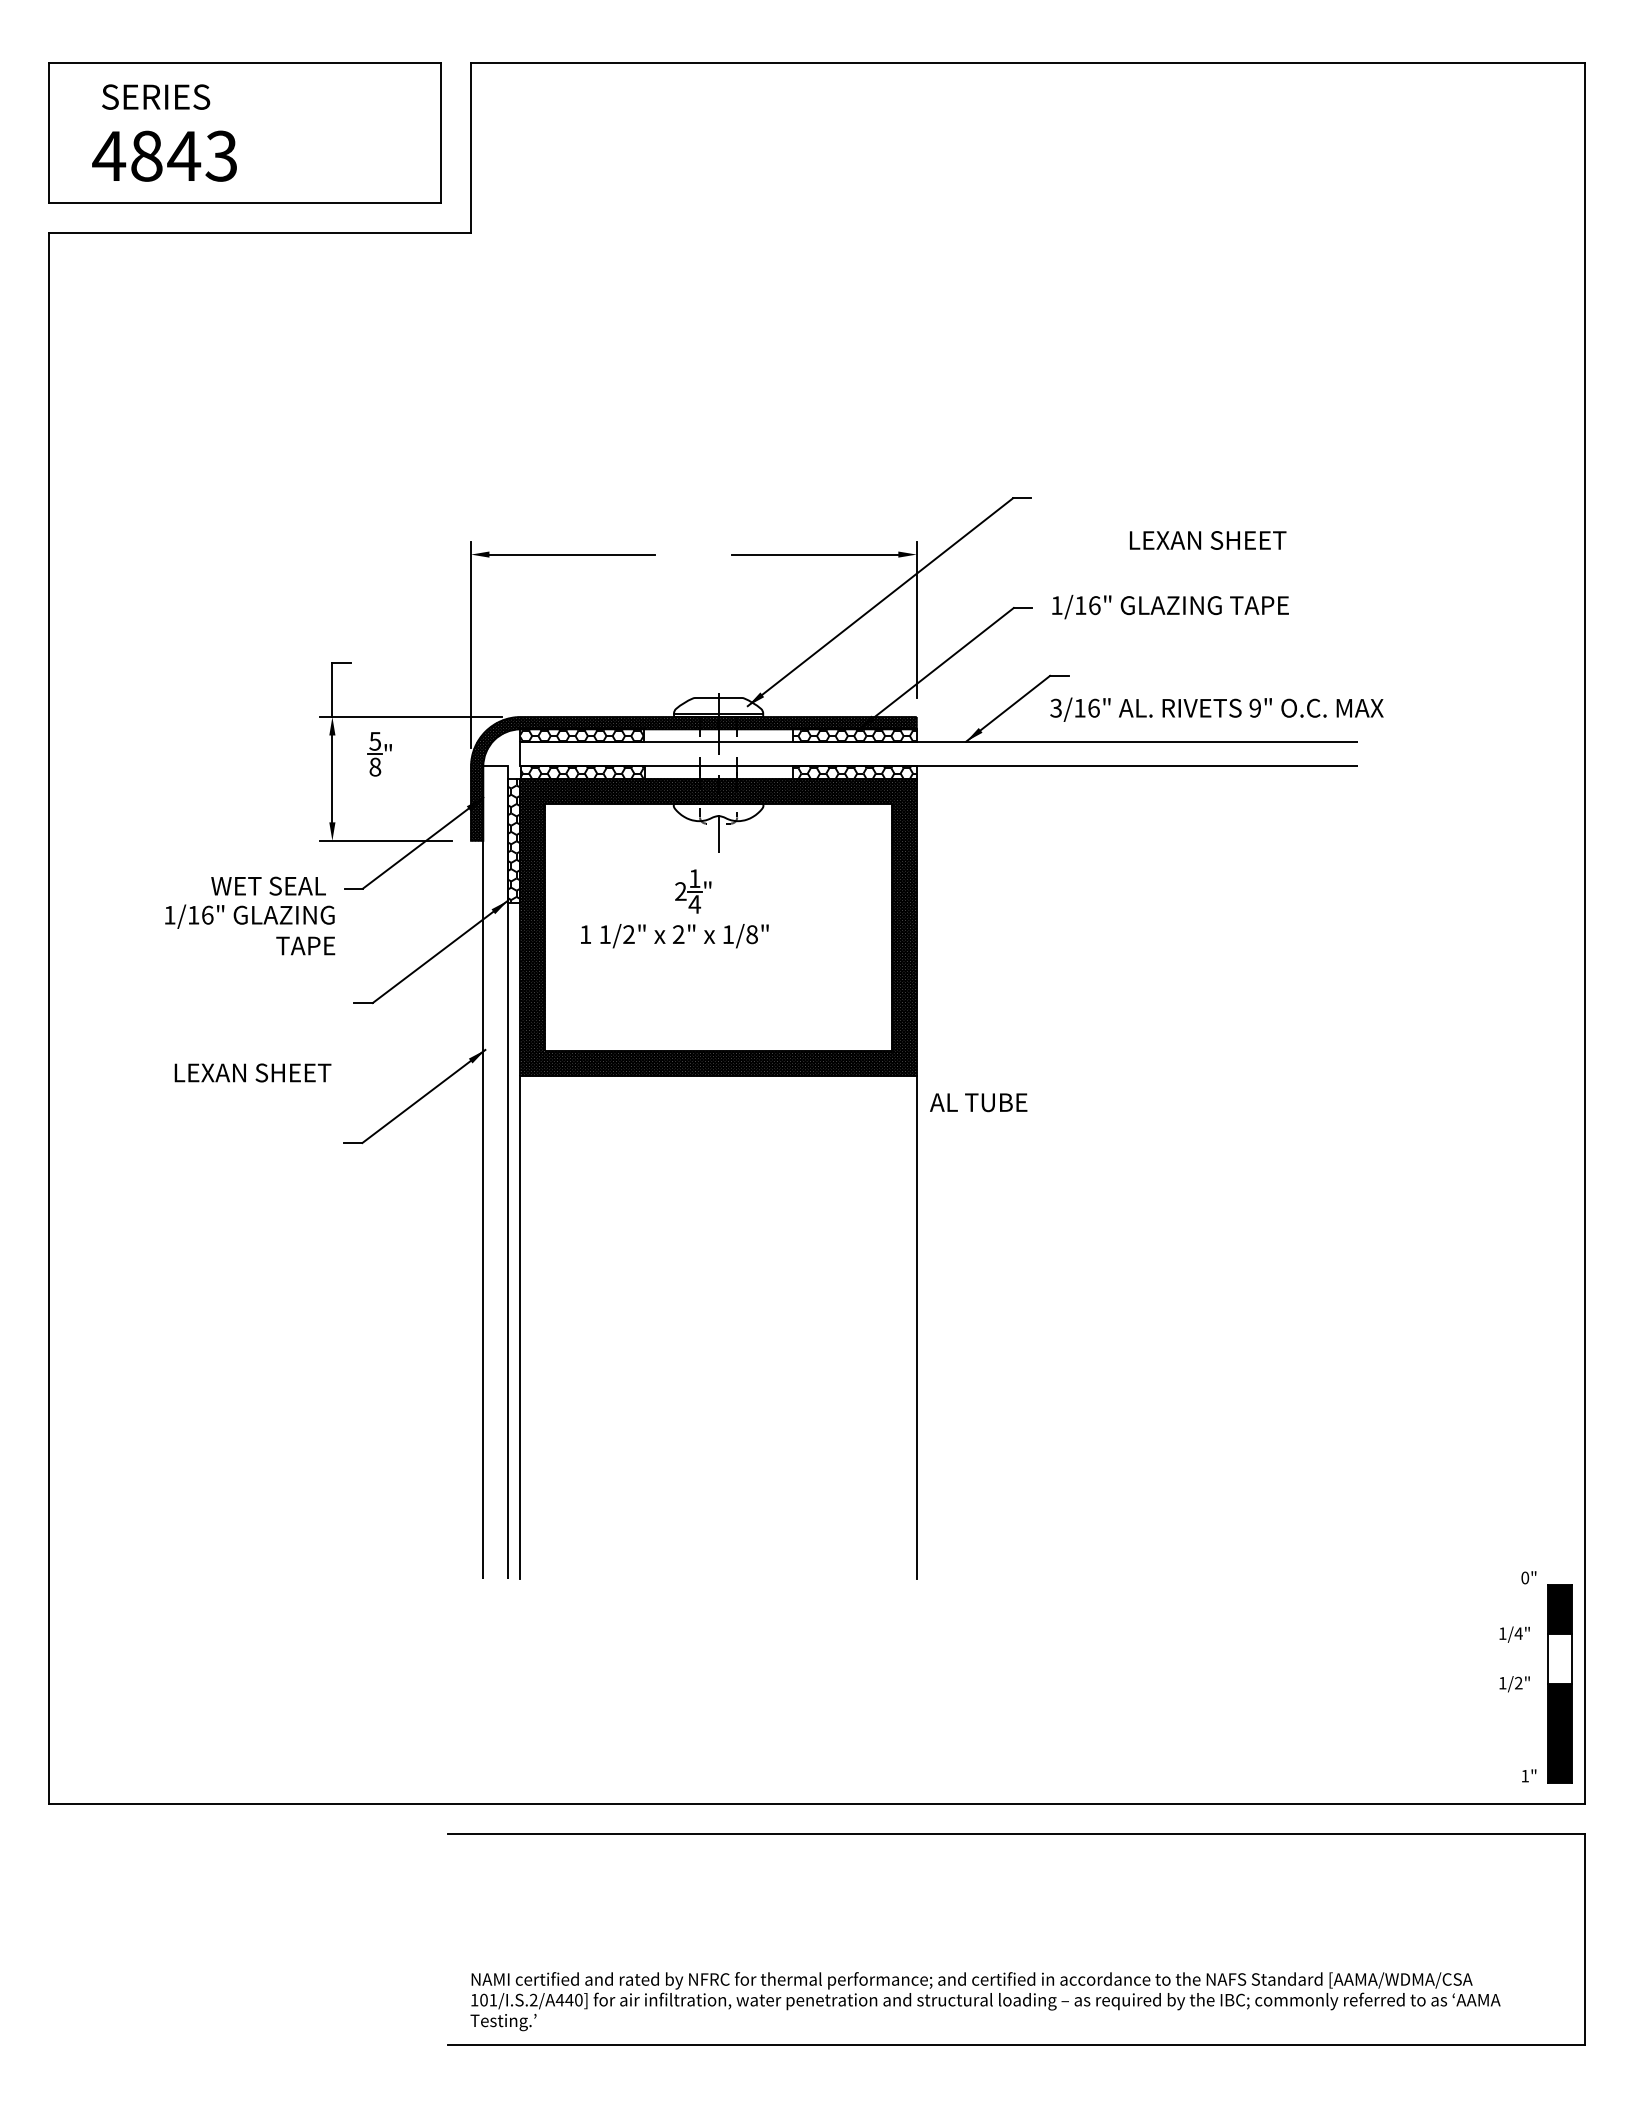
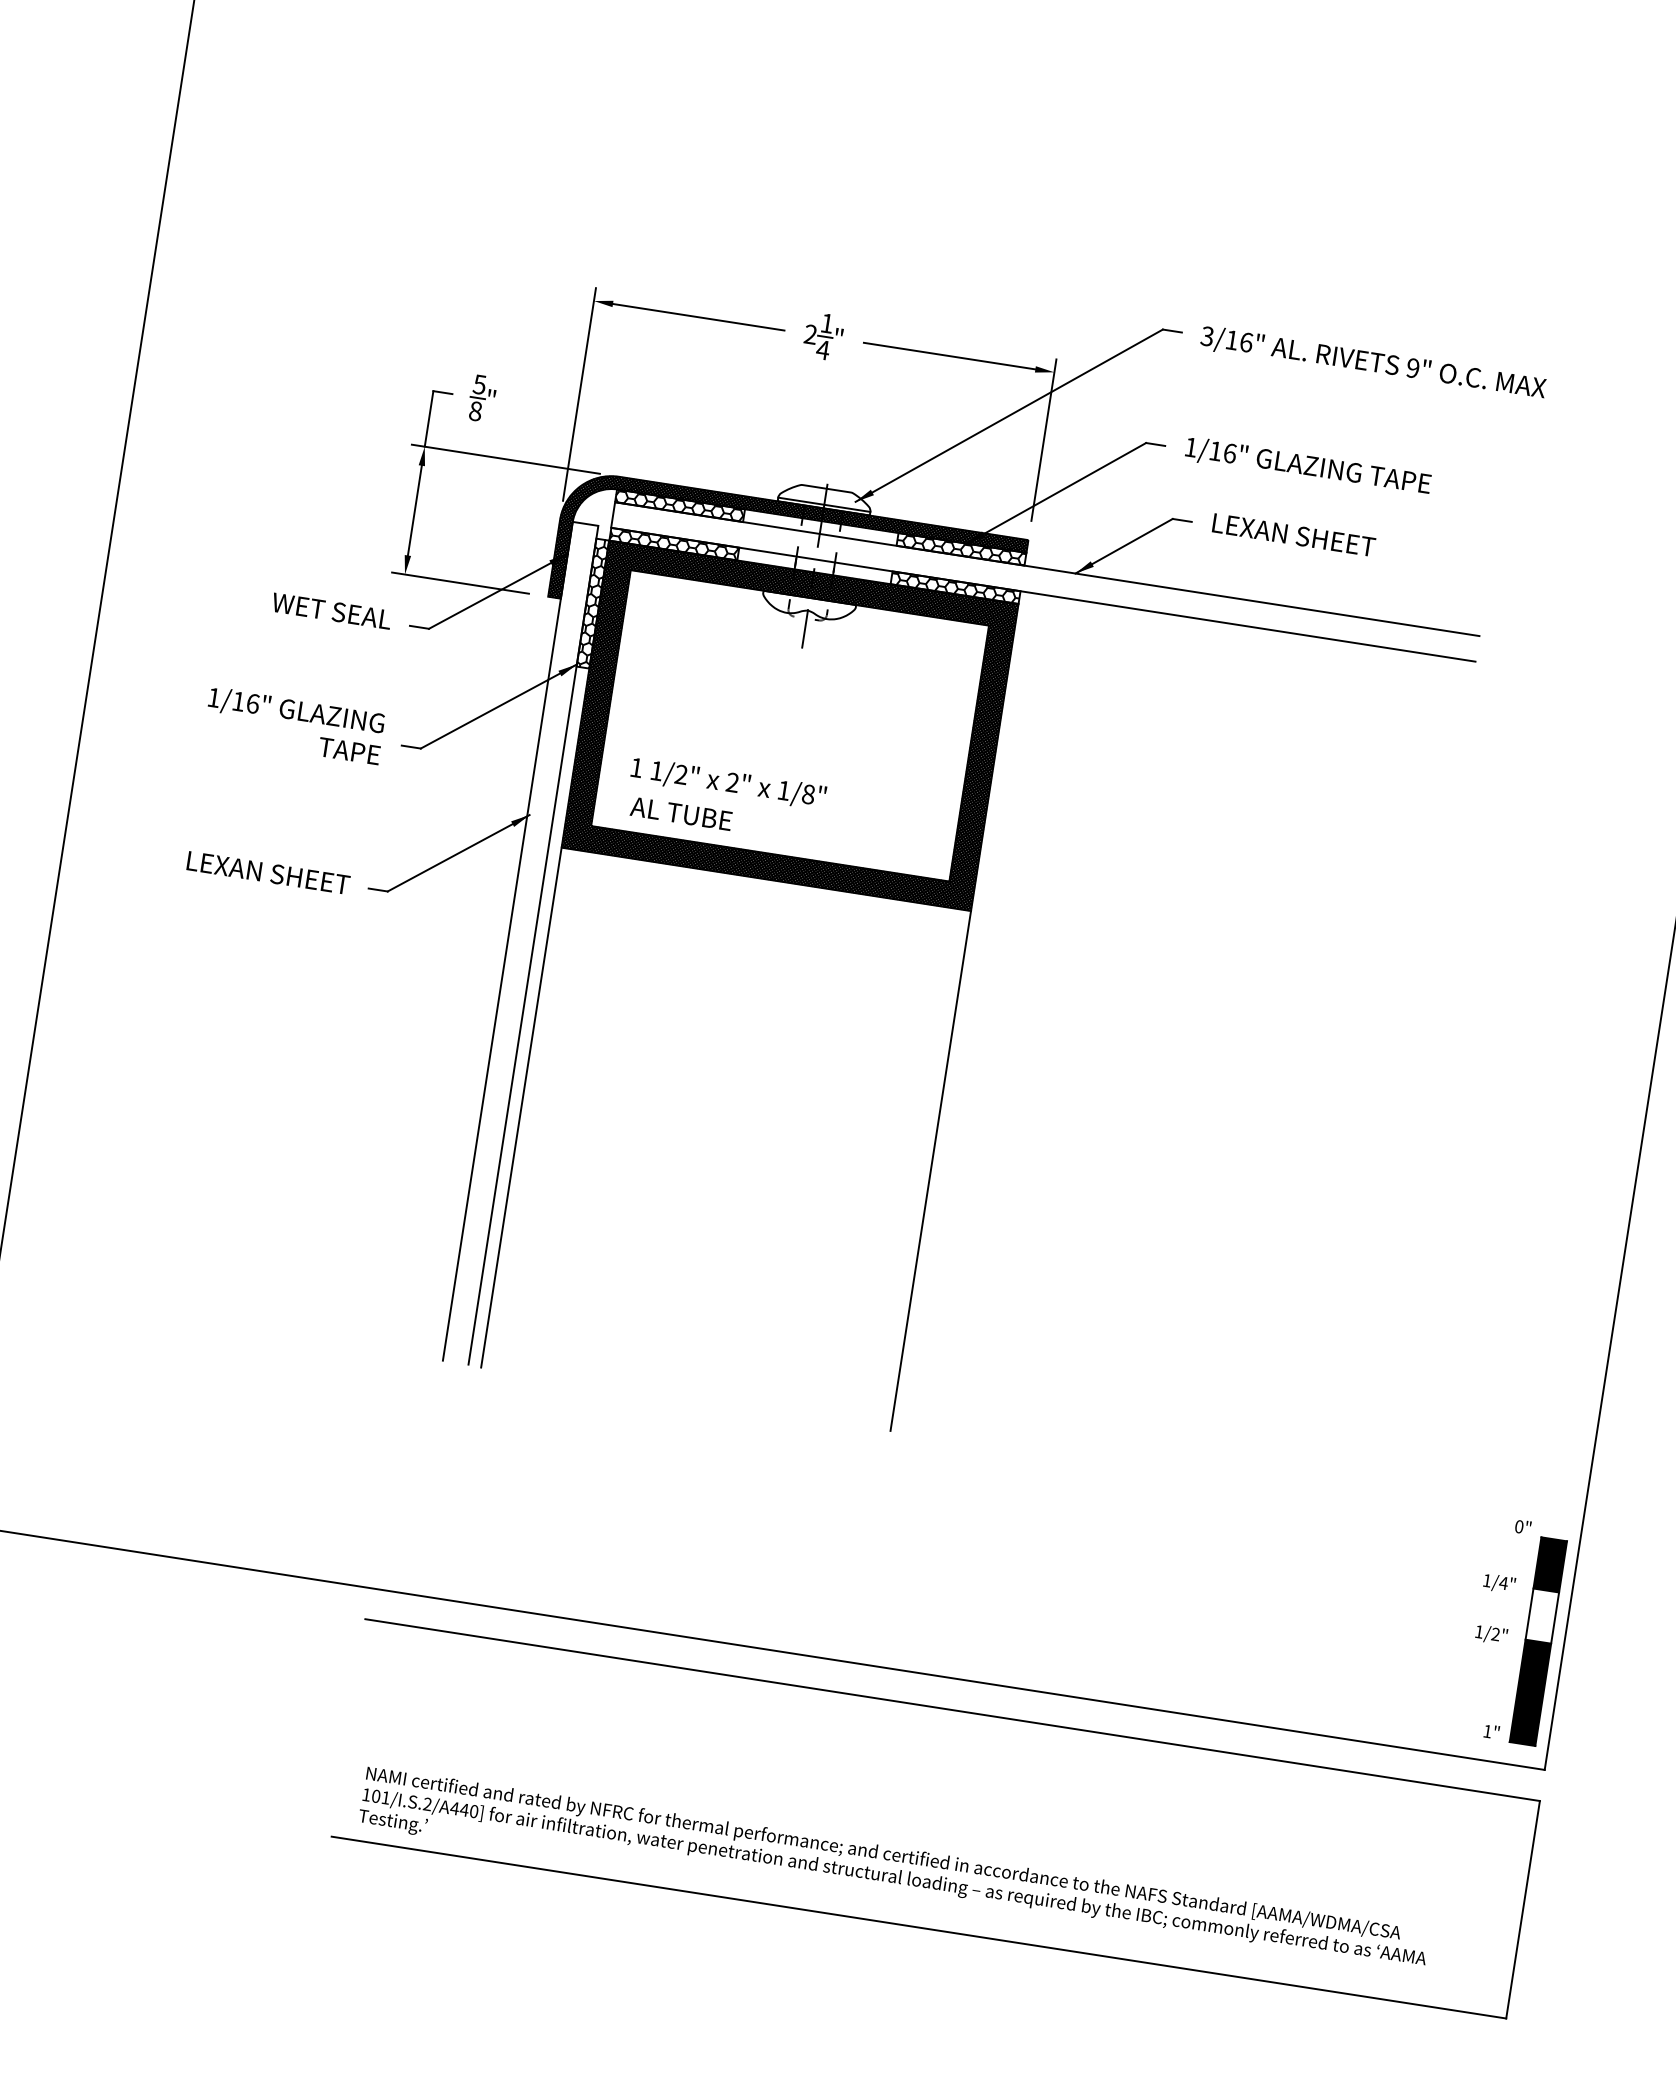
text: (1208, 540) -> (1294, 535), moved
text: (1216, 709) -> (1372, 363), moved
part: (379, 754) -> (482, 398), moved
part: (693, 891) -> (823, 336), moved
text: (250, 929) -> (295, 725), moved
text: (674, 936) -> (728, 783), moved
text: (252, 1072) -> (268, 872), moved
text: (978, 1102) -> (681, 813), moved

